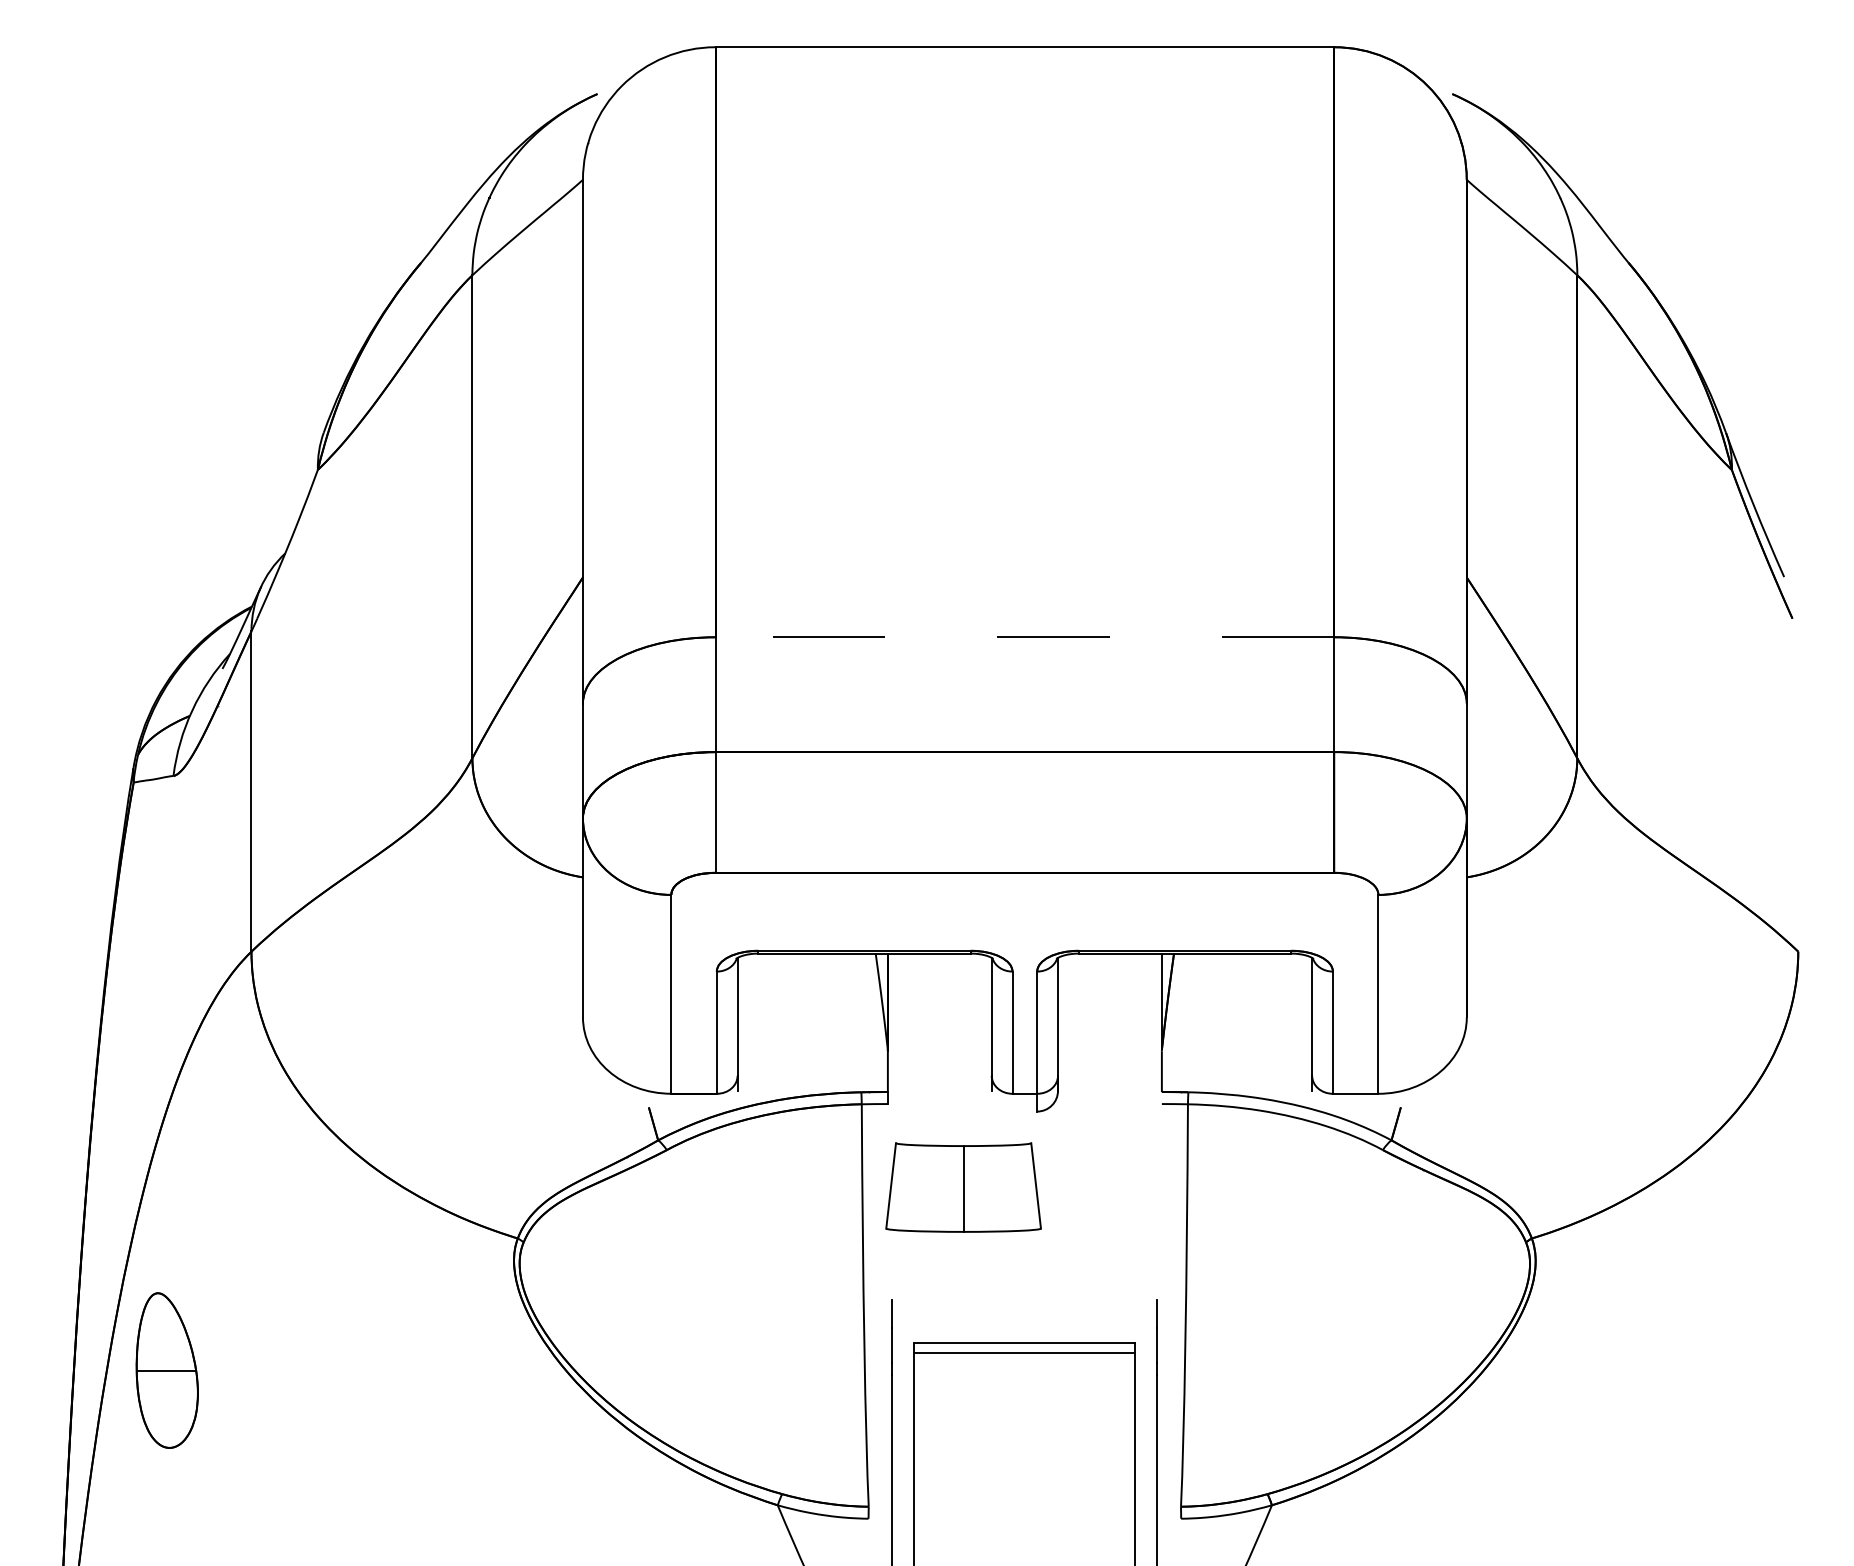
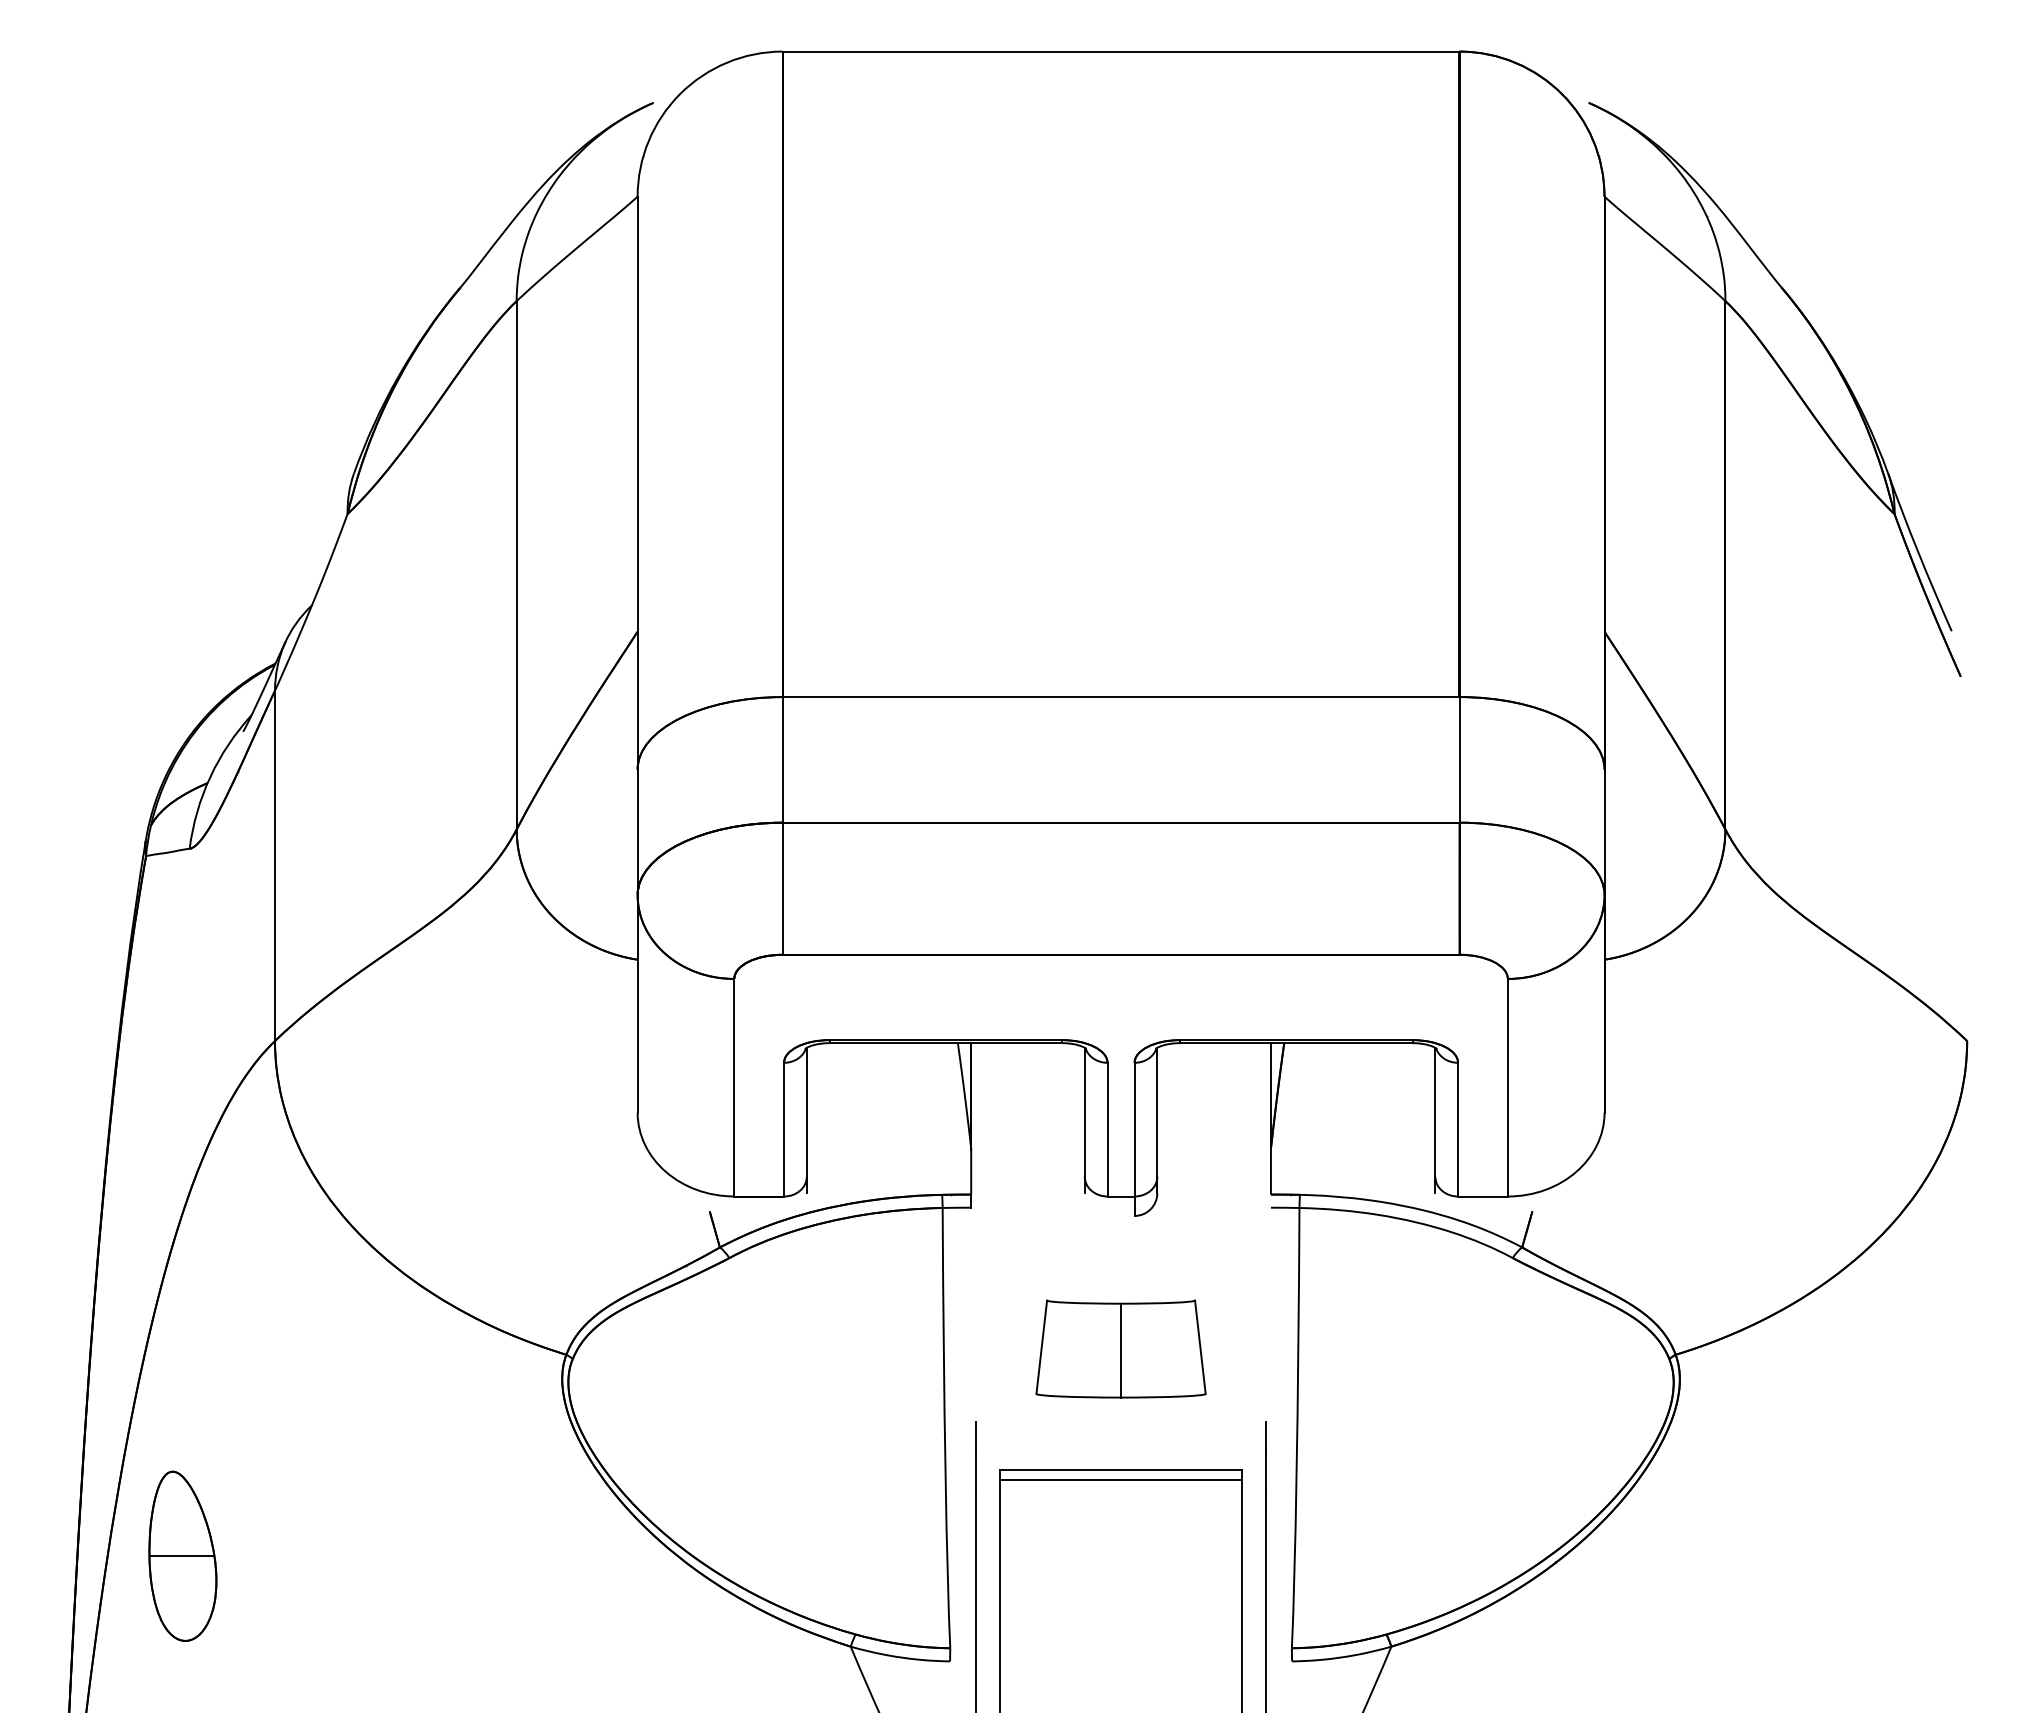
line: (1024, 637) -> (1120, 697), dashed -> solid
part: (963, 1187) -> (1120, 1348), moved
part: (166, 1369) -> (182, 1555), moved

